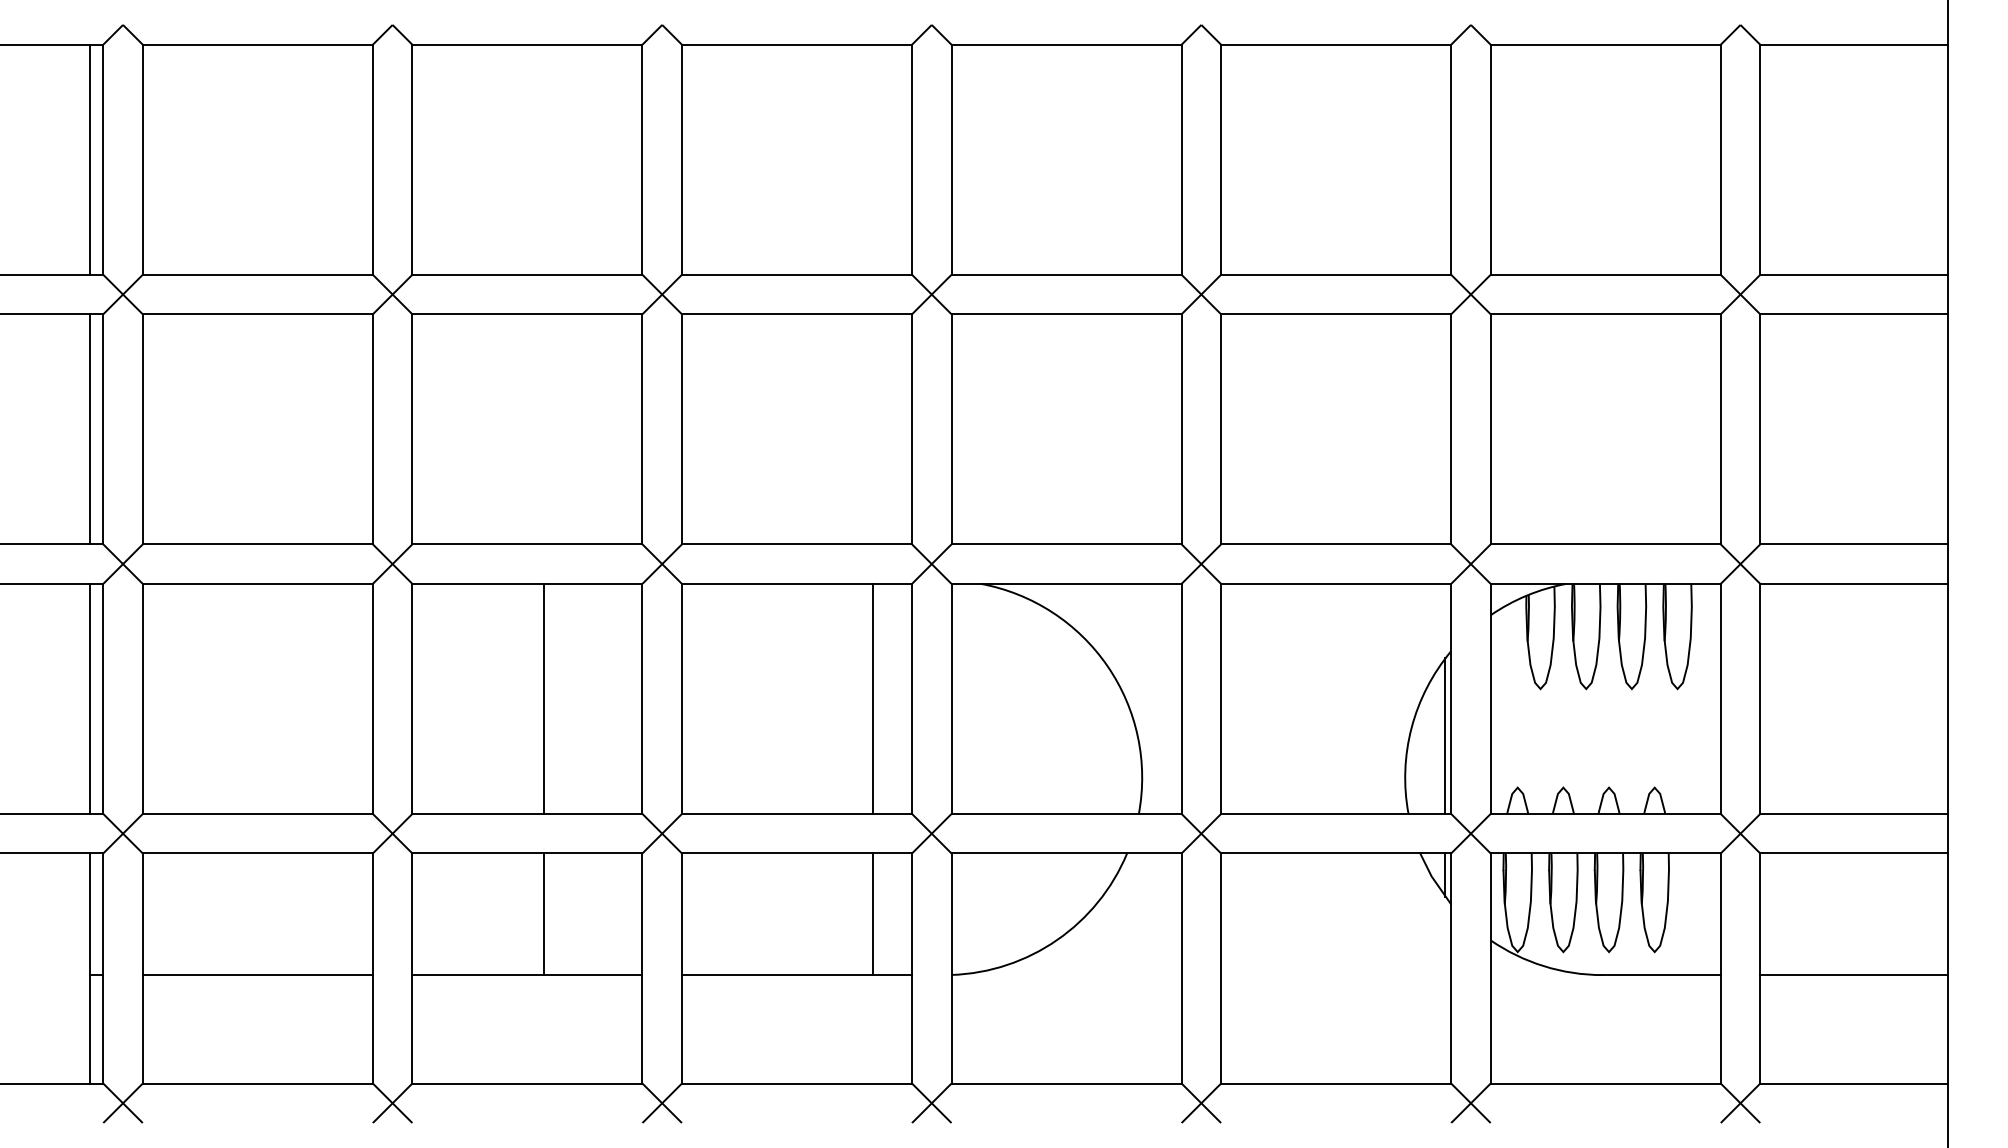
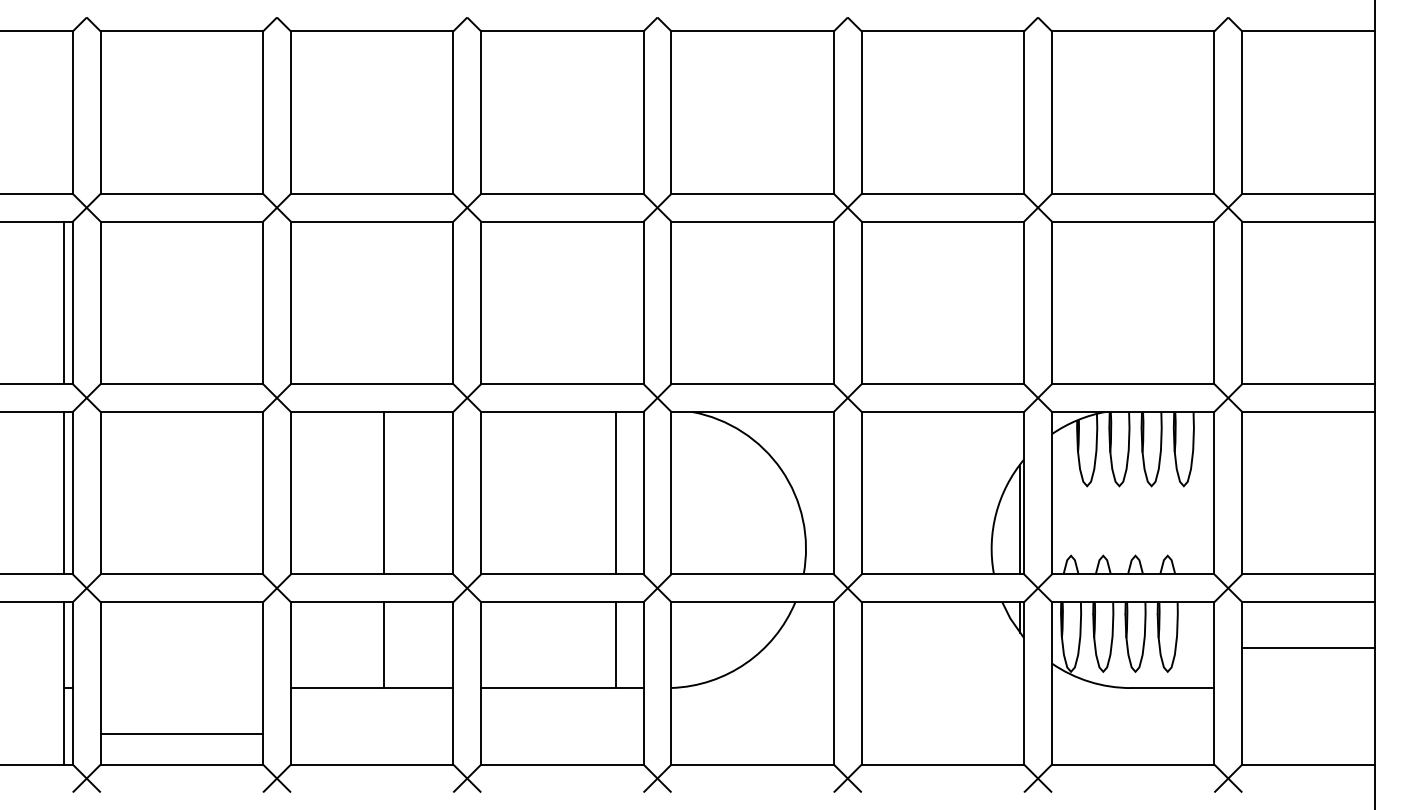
line: (90, 159) -> (63, 112), removed
line: (257, 975) -> (181, 734), moved
line: (1854, 975) -> (1308, 648), moved

